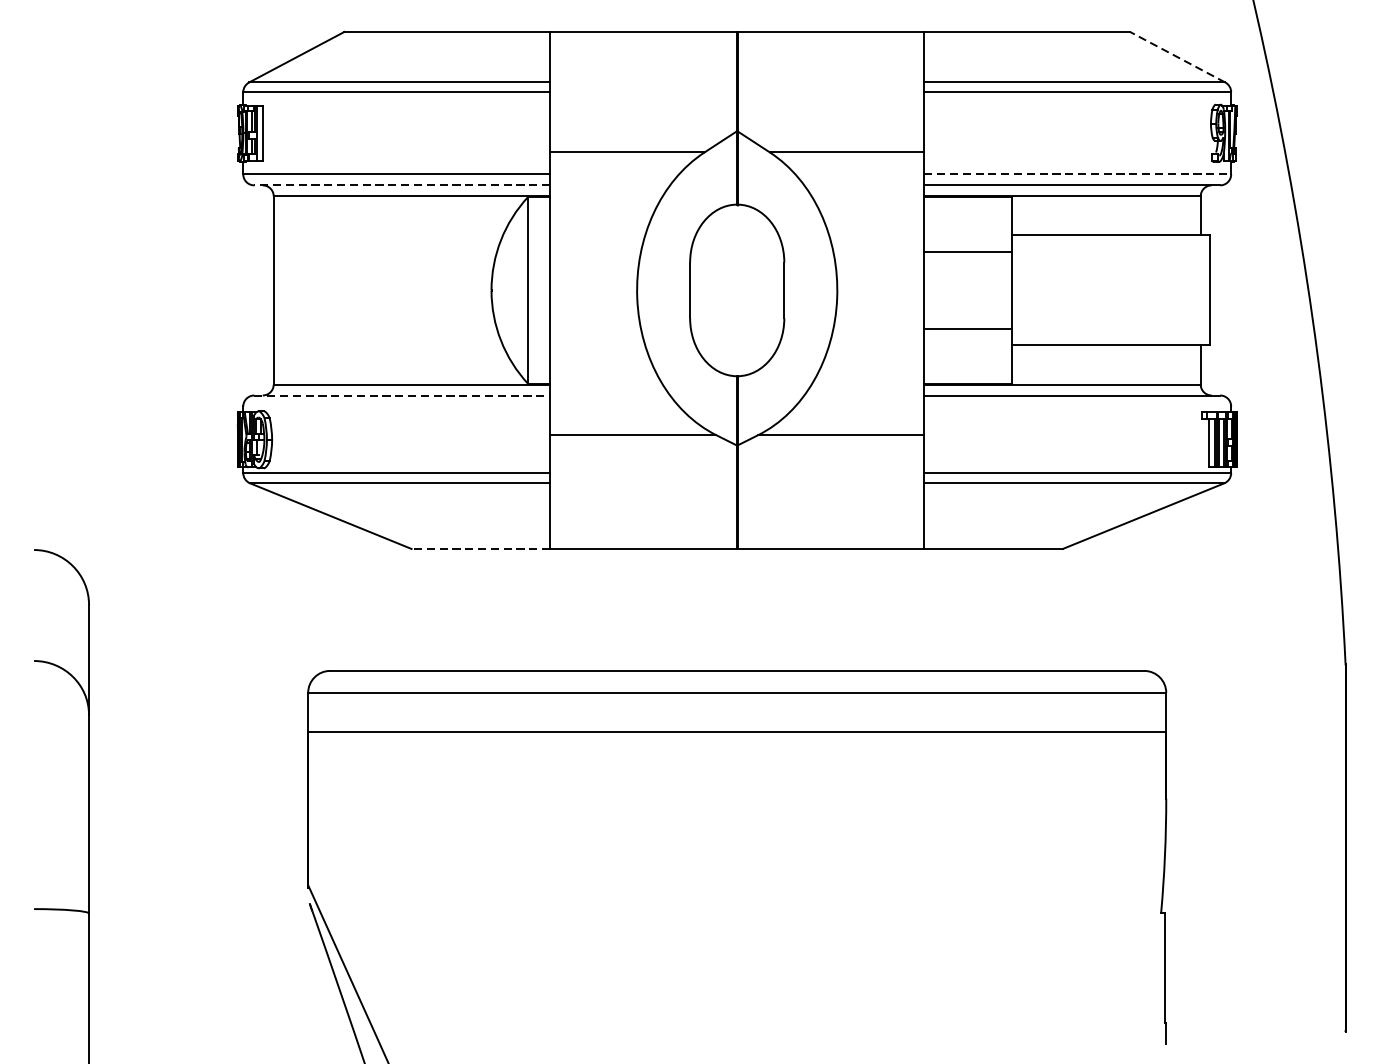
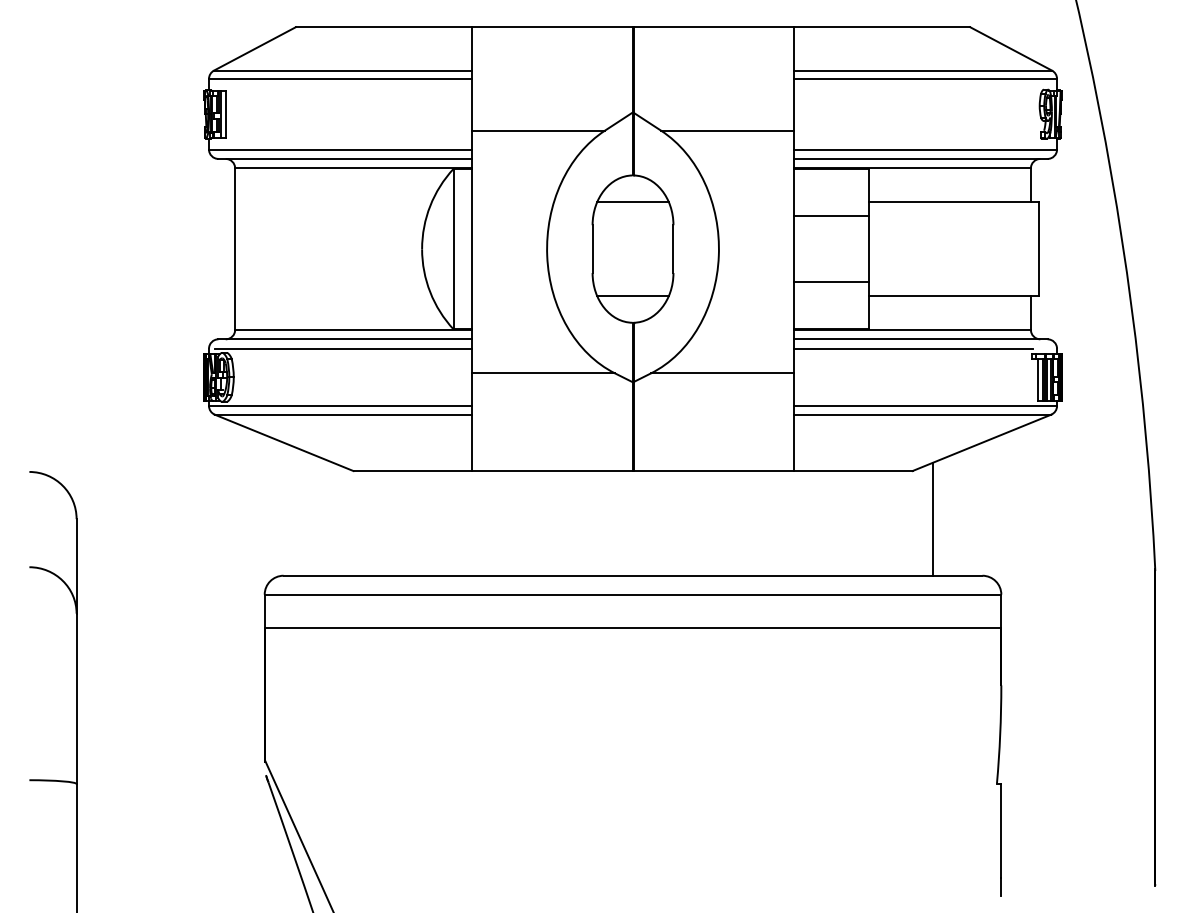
line: (1176, 56) -> (1010, 48), dashed -> solid
line: (1077, 174) -> (925, 149), dashed -> solid
line: (401, 184) -> (344, 158), dashed -> solid
line: (736, 234) -> (632, 201), added
line: (736, 345) -> (632, 296), added
line: (402, 395) -> (345, 339), dashed -> solid
line: (399, 406) -> (343, 348), added
line: (1062, 406) -> (912, 348), added
line: (480, 549) -> (412, 471), dashed -> solid
line: (1086, 604) -> (932, 518), added

